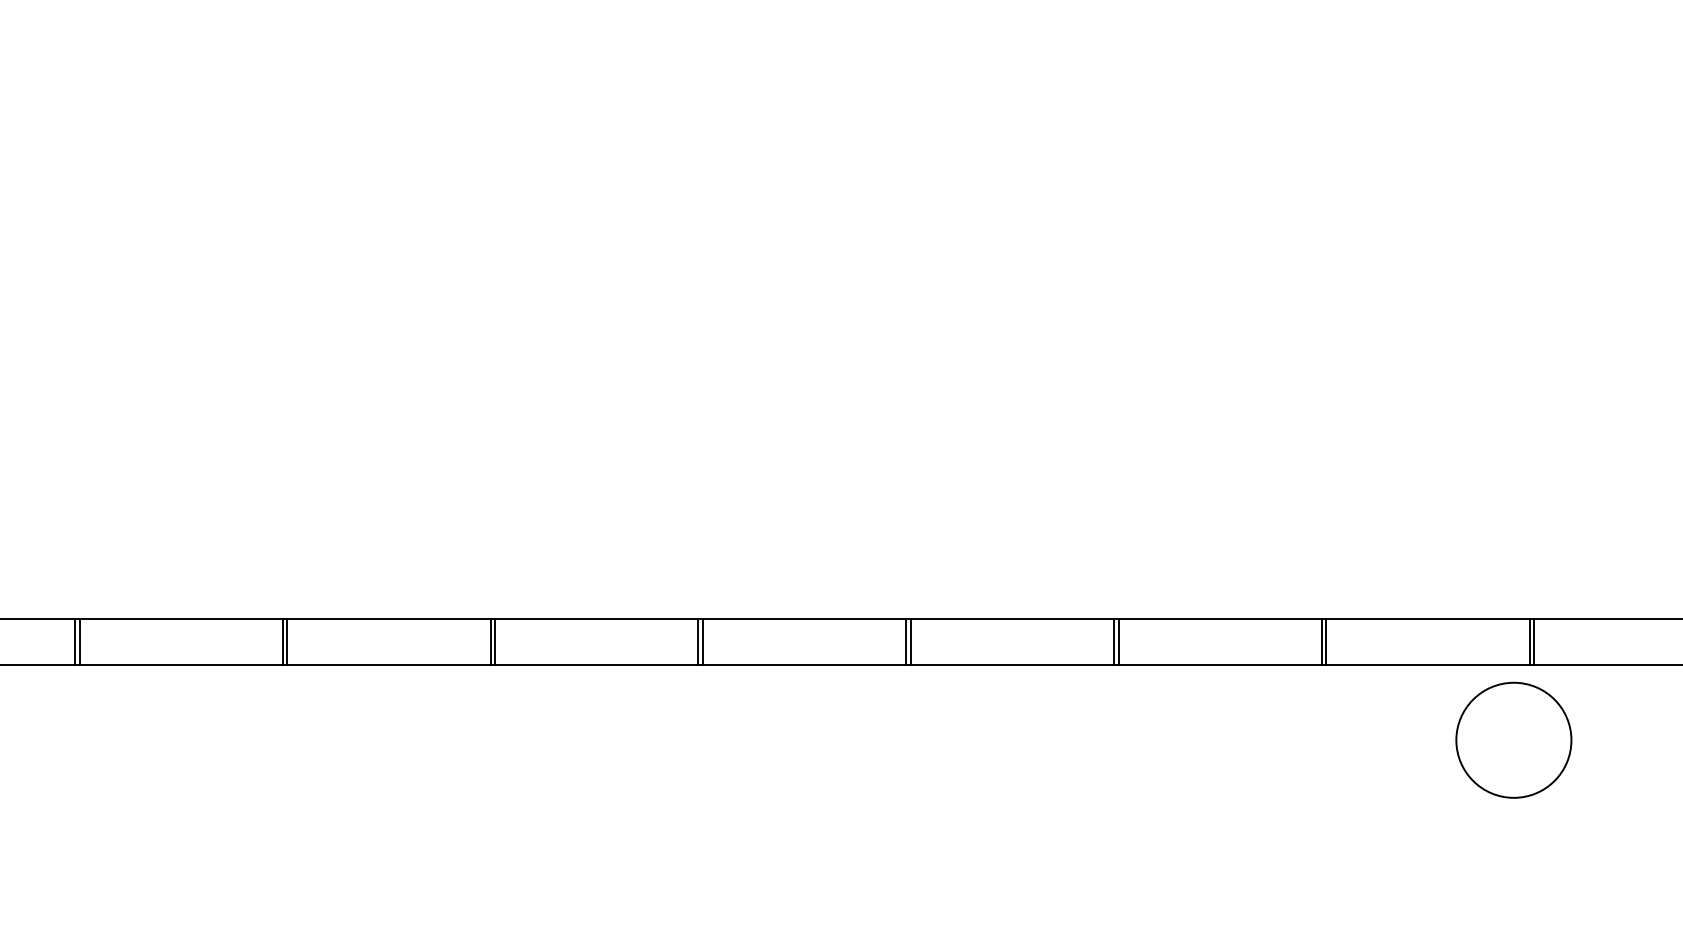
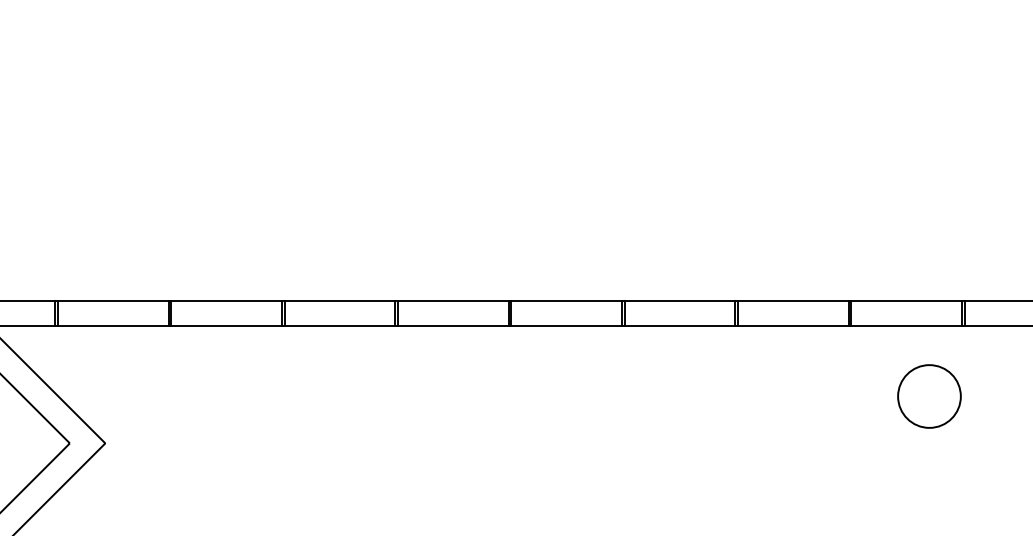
circle: (1513, 740) -> (929, 396), moved

